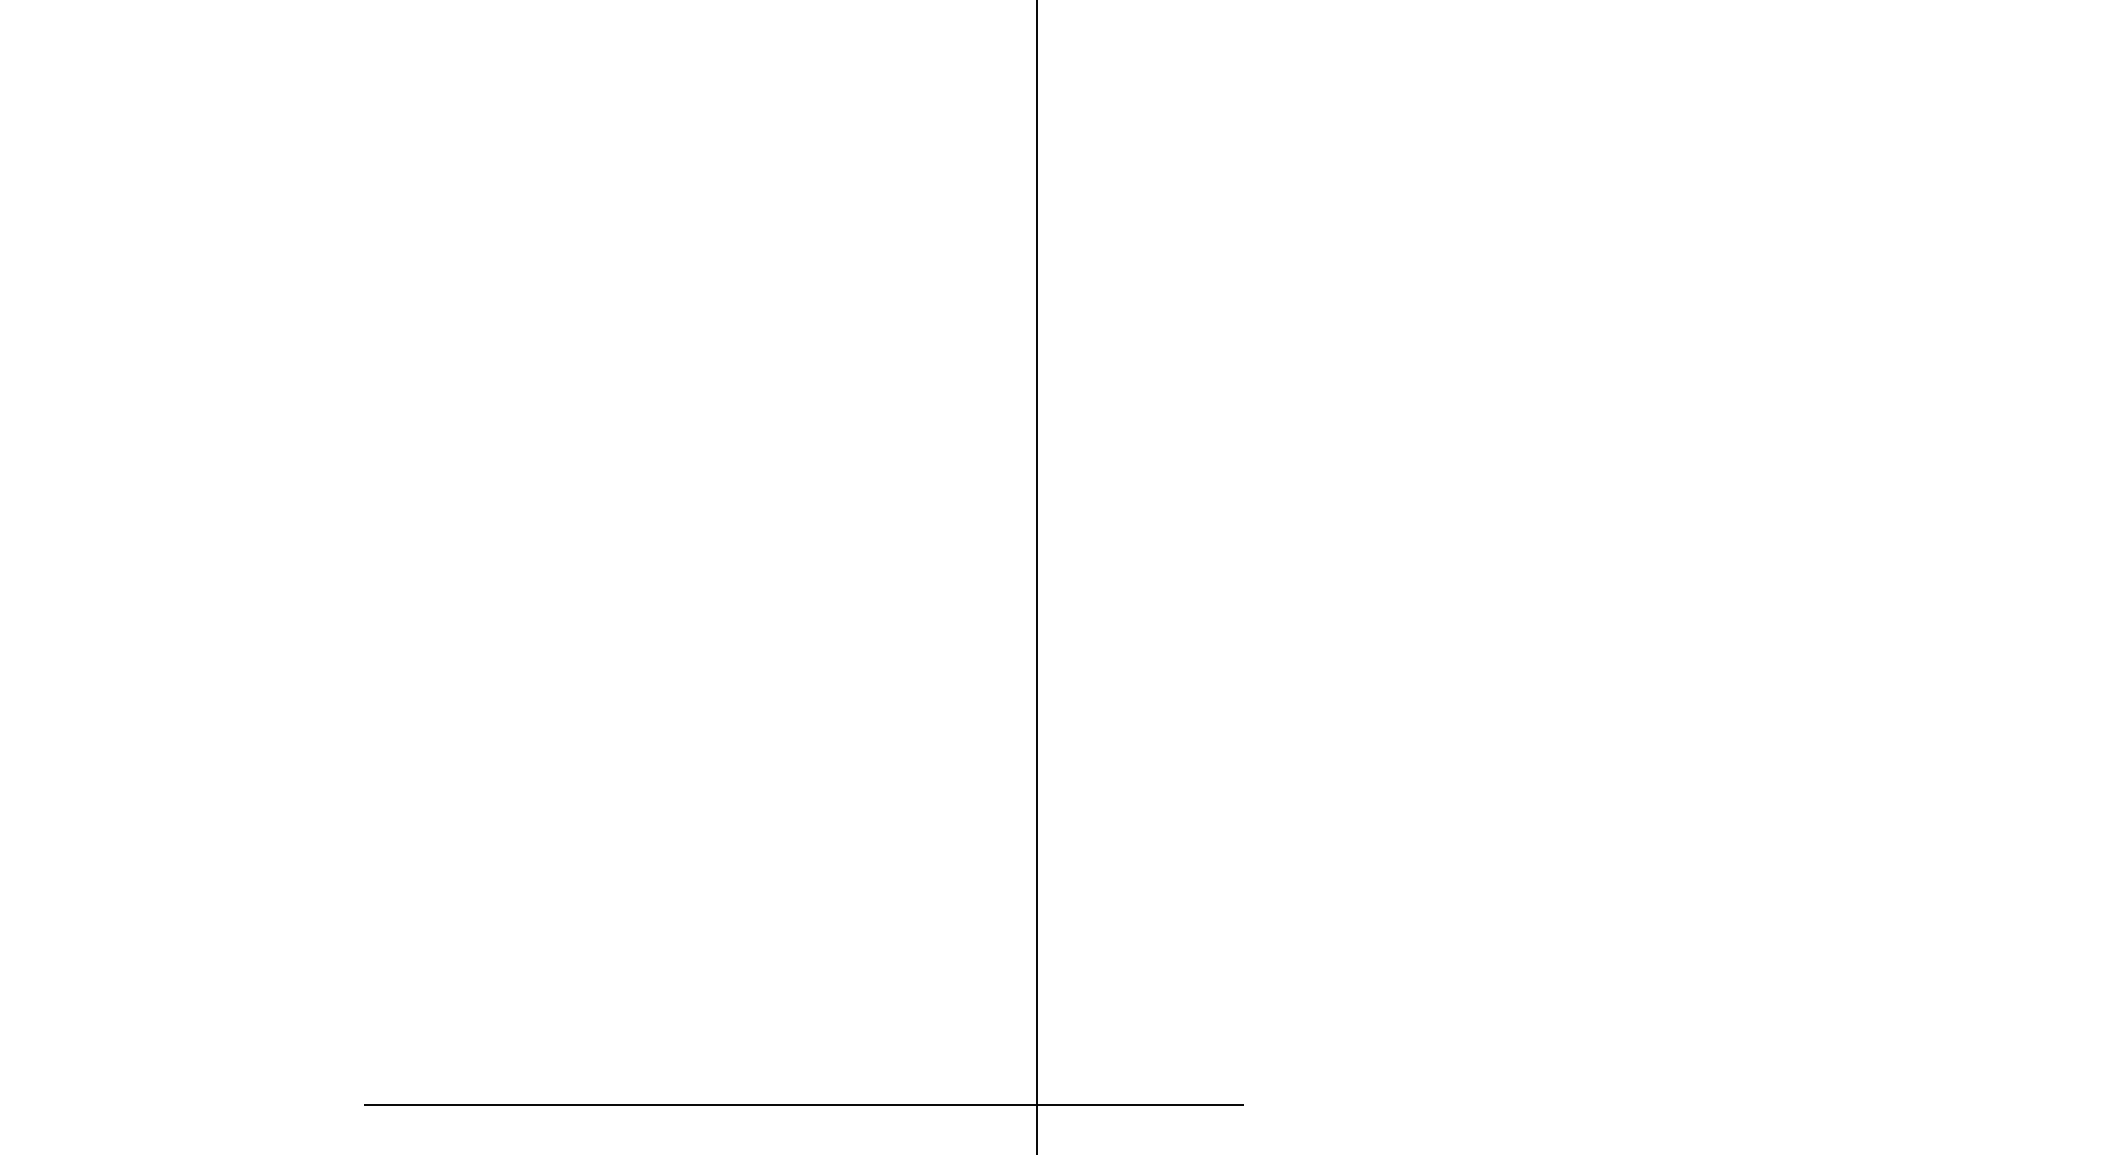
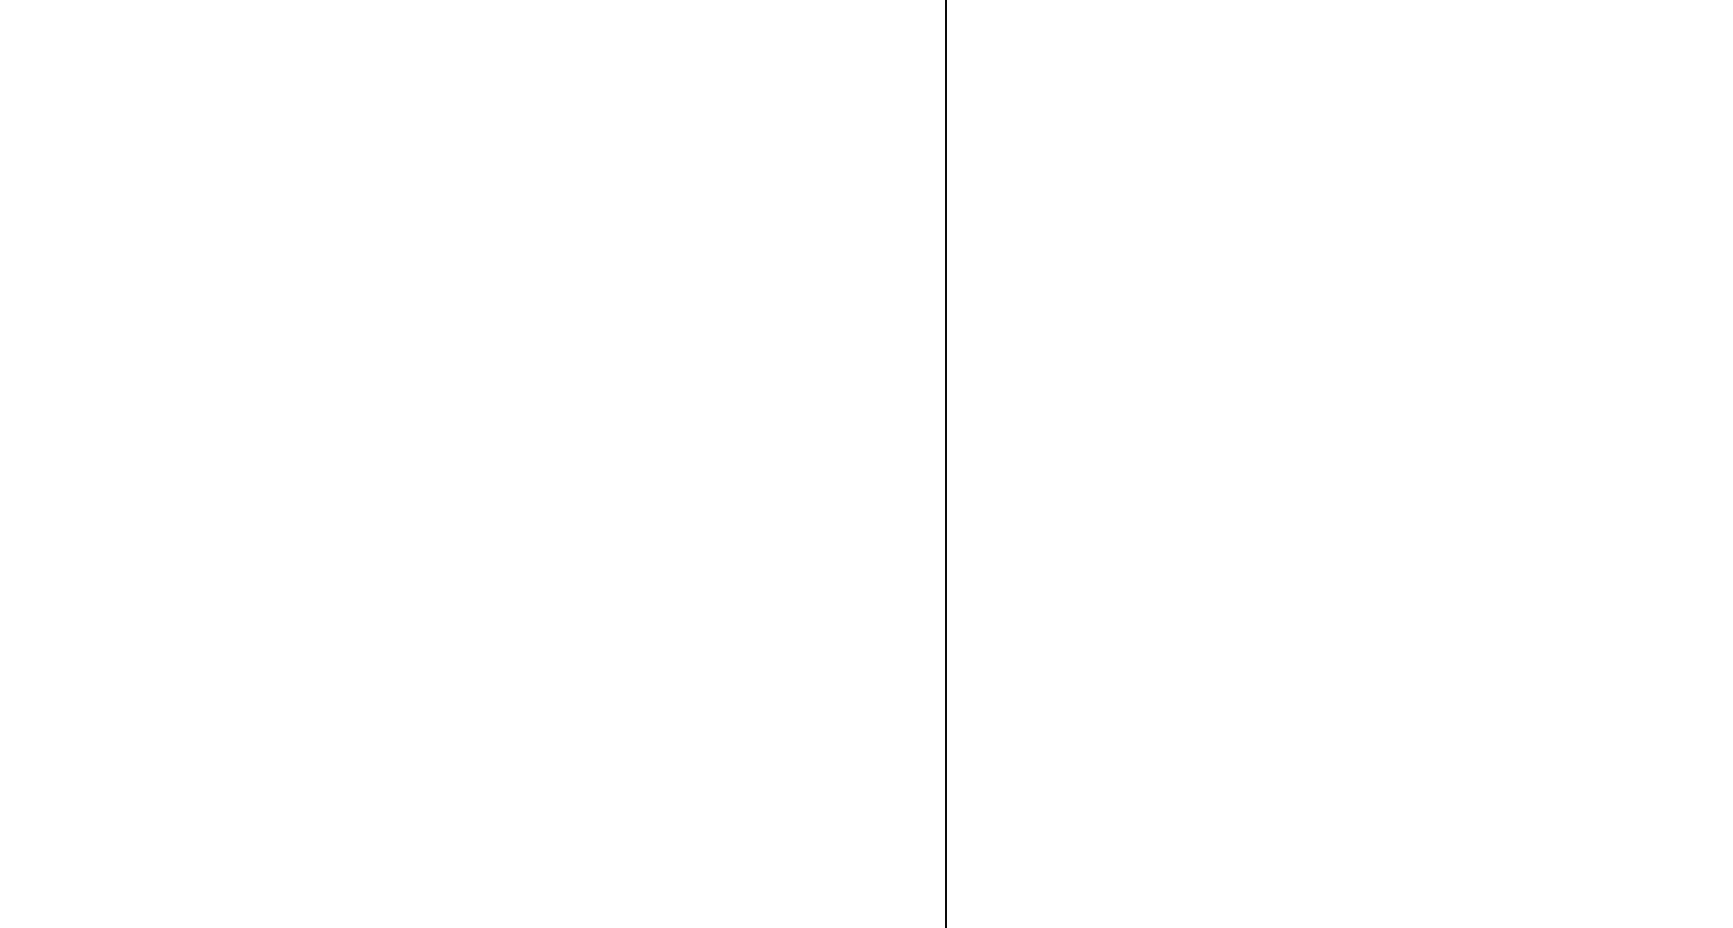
line: (803, 1104) -> (766, 842), removed

